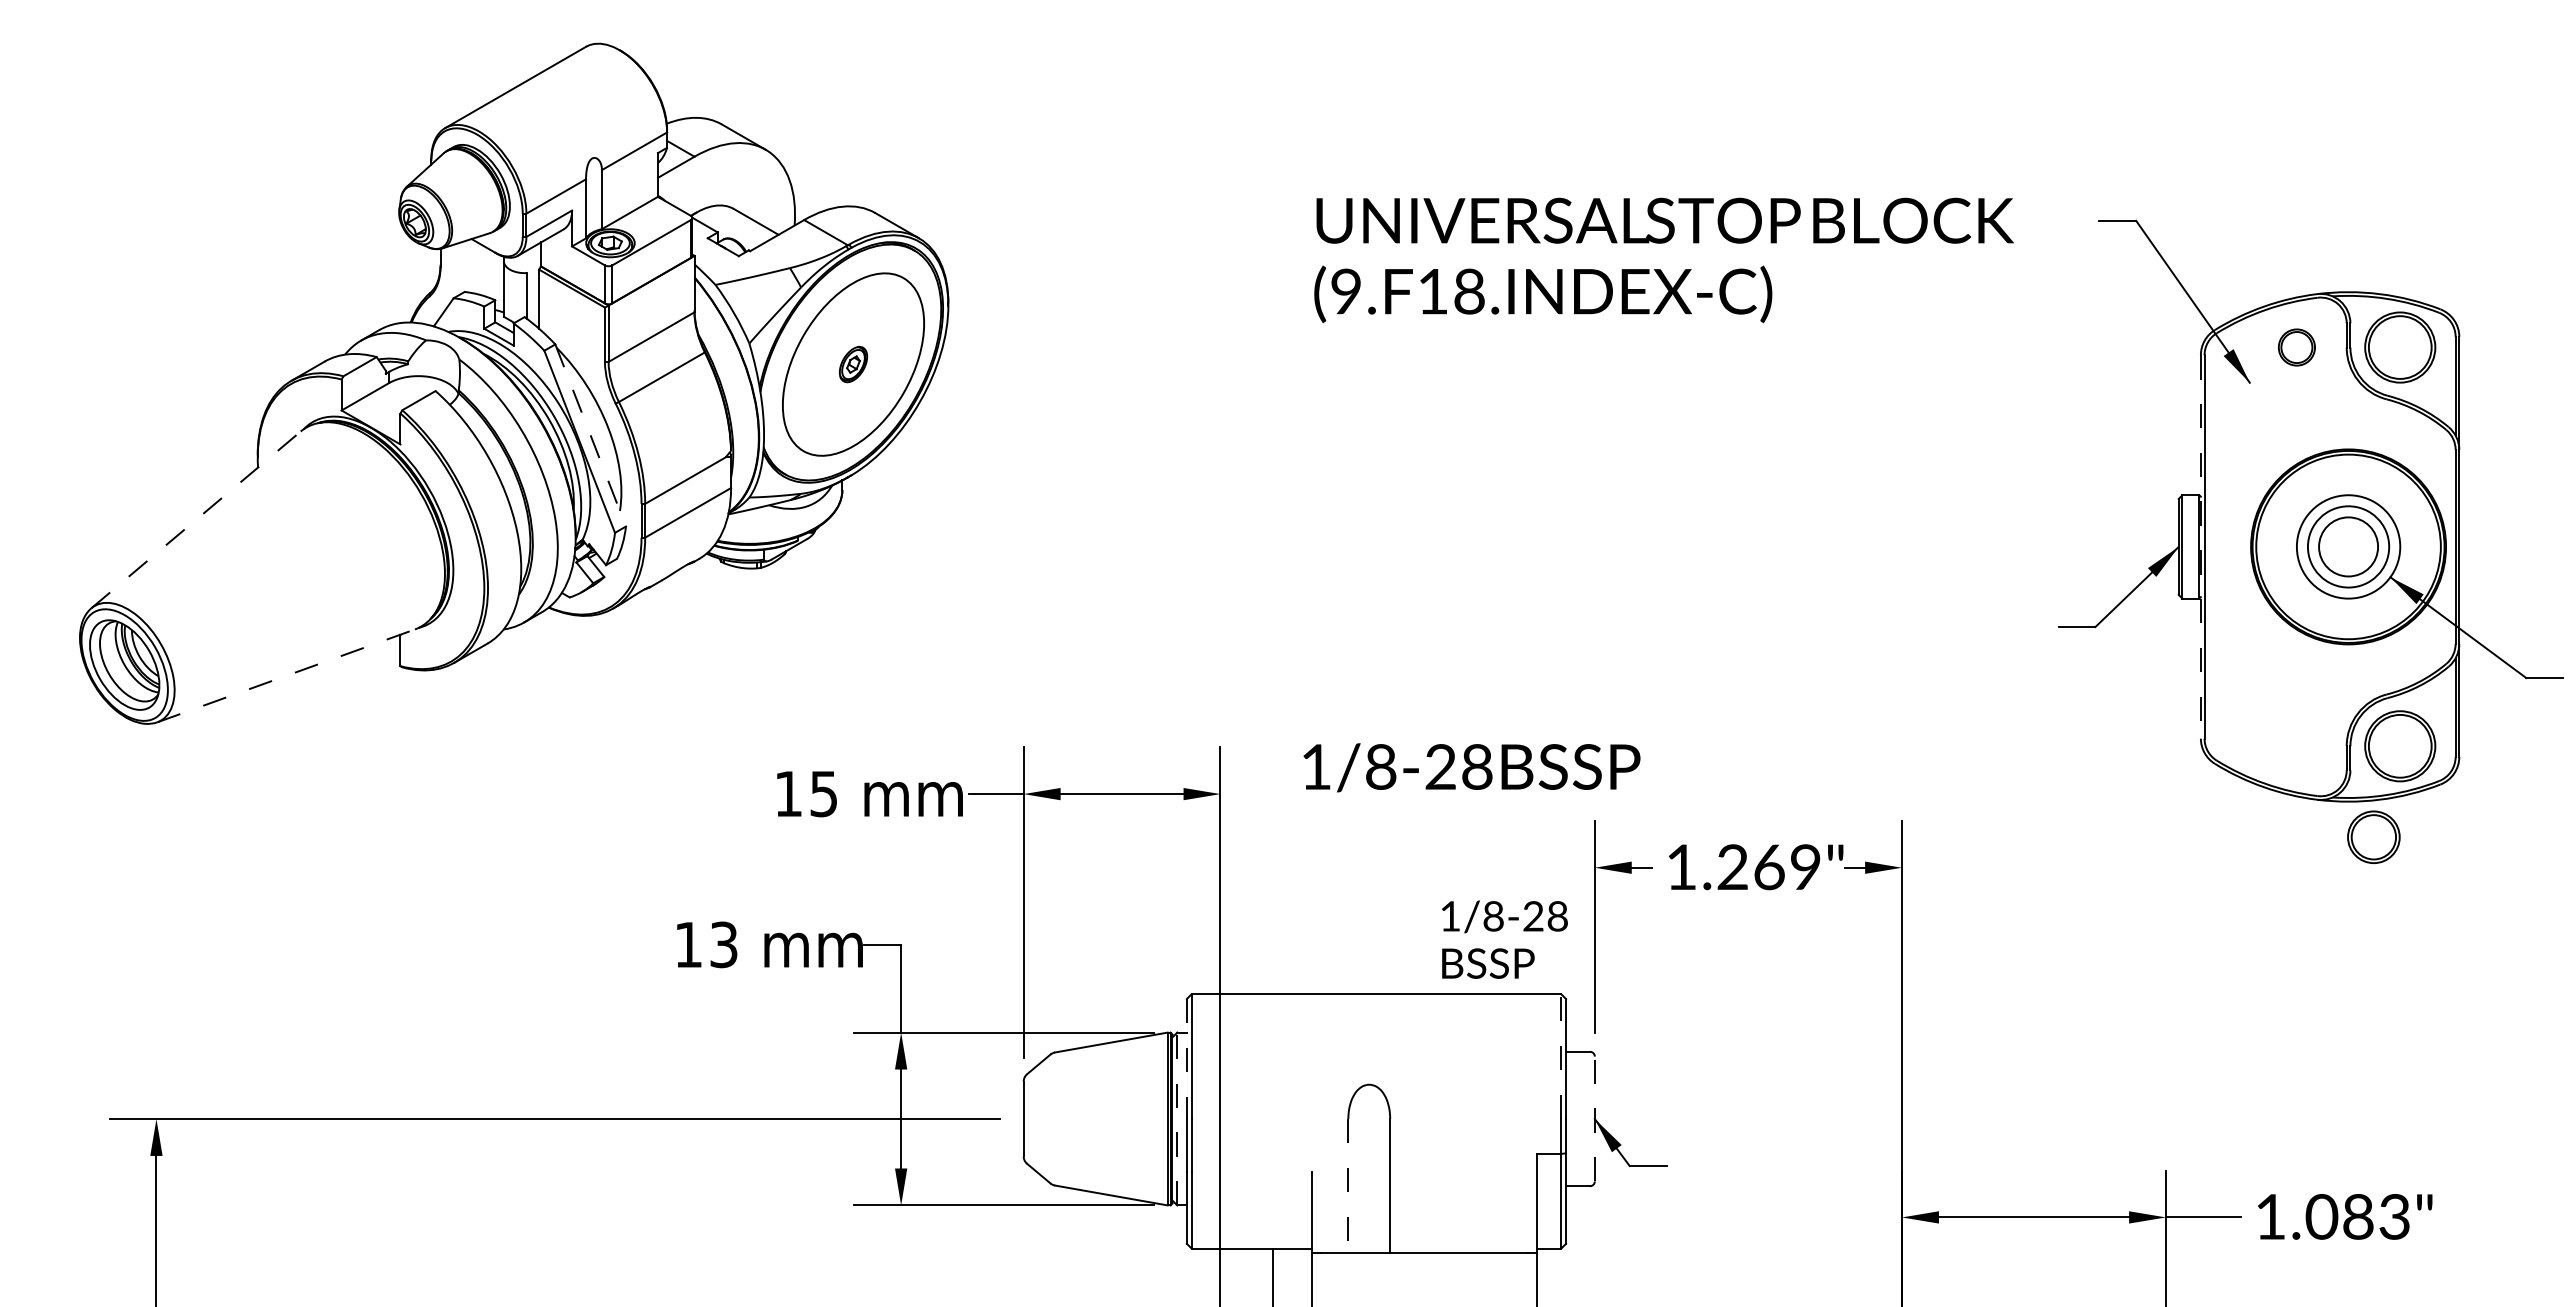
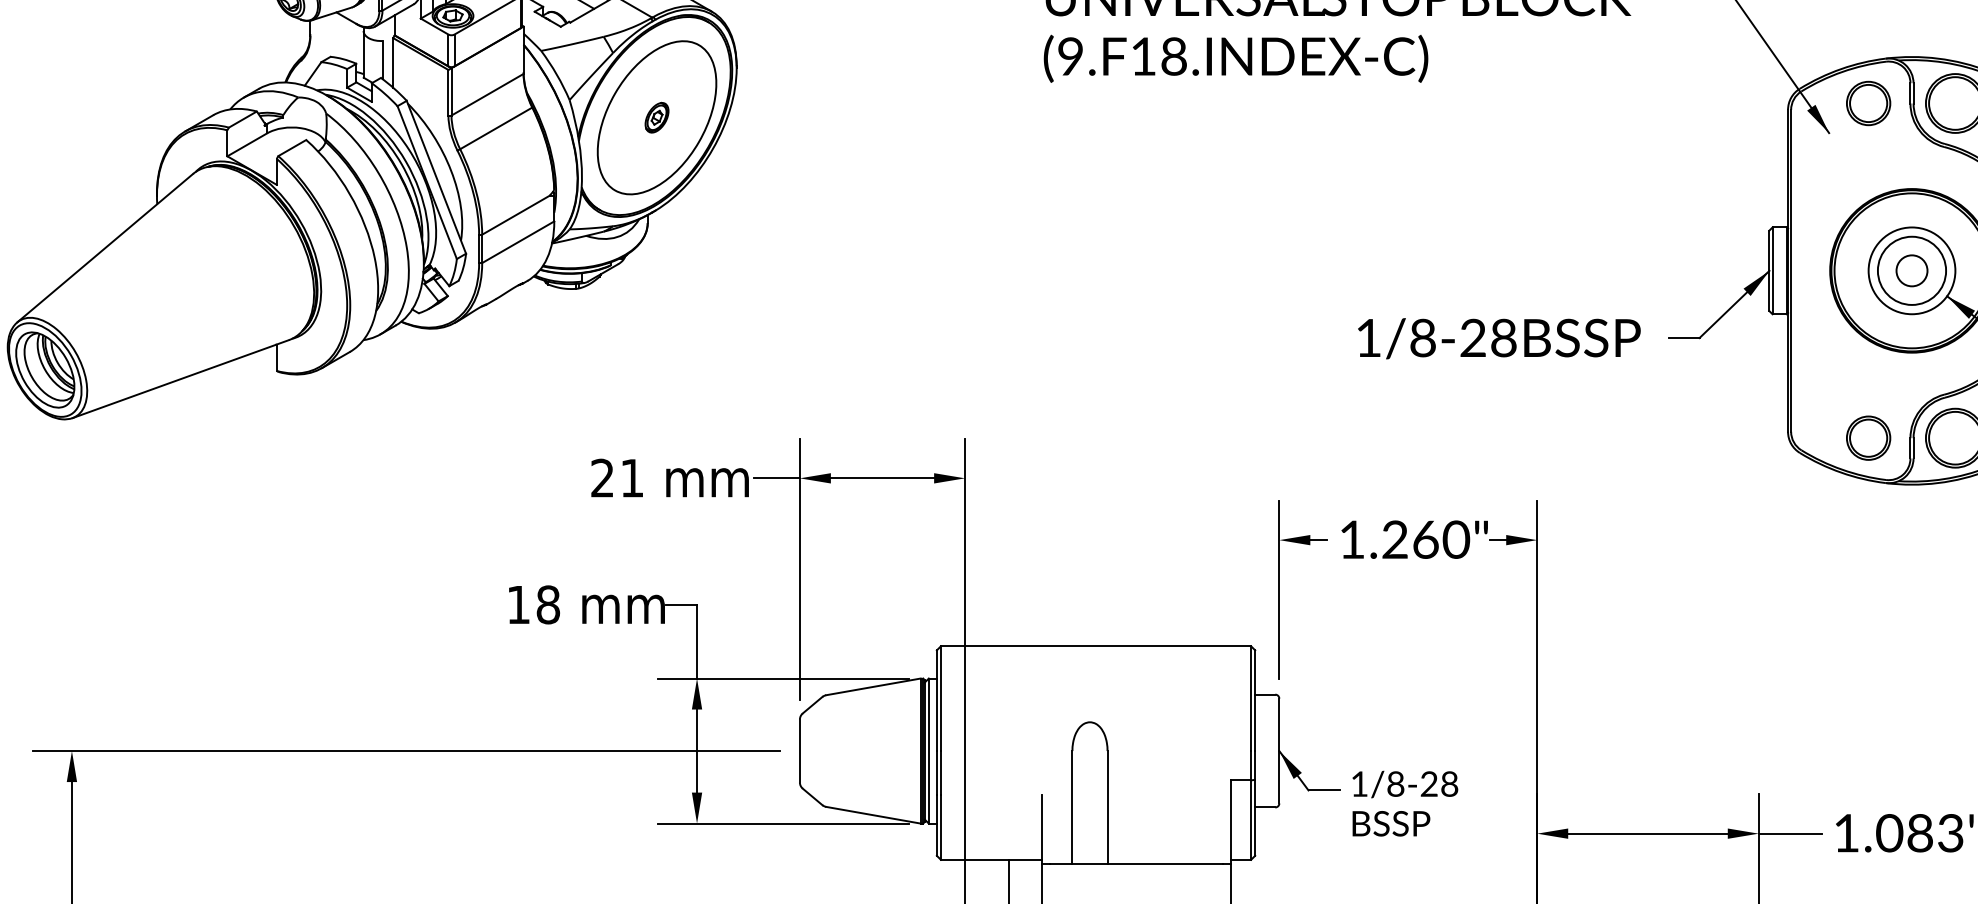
part: (2296, 347) -> (1868, 103), size x1.43
line: (590, 435) -> (436, 177), dashed -> solid
line: (196, 519) -> (105, 247), dashed -> solid
line: (2200, 546) -> (1787, 270), dashed -> solid
circle: (2348, 546) -> (1911, 270), size x0.62
line: (286, 675) -> (181, 378), dashed -> solid
text: (1471, 767) -> (1498, 338), moved
text: (805, 793) -> (616, 477), 15 -> 21
part: (2373, 836) -> (1868, 437), moved
text: (1805, 867) -> (1456, 539), 1.269" -> 1.260"
text: (1504, 939) -> (1404, 803), moved
text: (723, 944) -> (547, 604), 13 -> 18
line: (1561, 1056) -> (1251, 698), dashed -> solid
line: (1186, 1059) -> (936, 701), dashed -> solid
line: (1177, 1118) -> (929, 750), dashed -> solid
line: (1594, 1118) -> (1279, 750), dashed -> solid
line: (1348, 1186) -> (1072, 807), dashed -> solid

